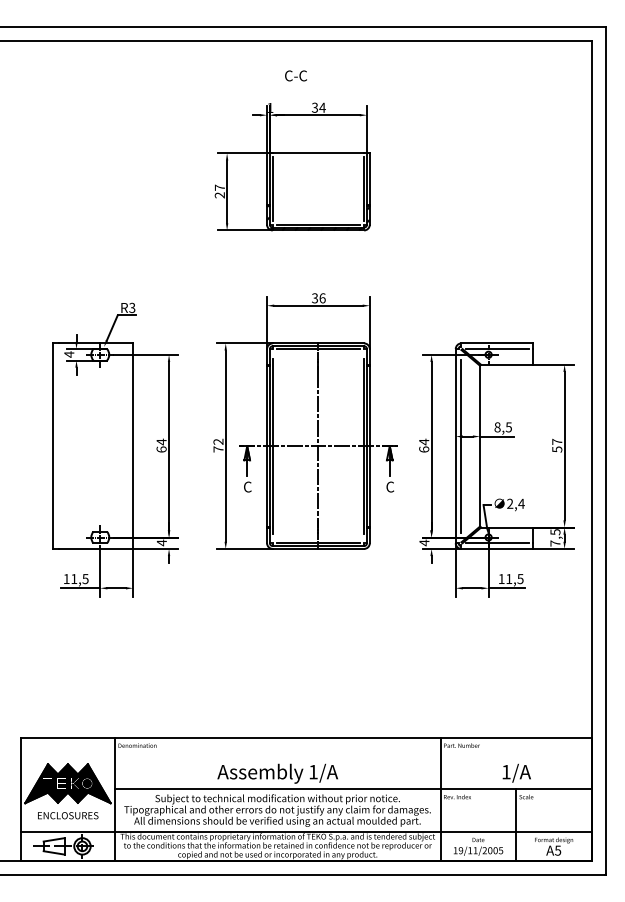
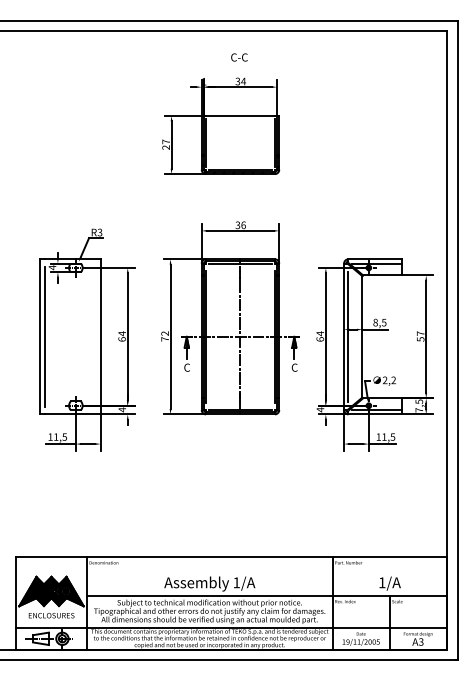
text: (295, 75) -> (239, 57), moved
line: (58, 445) -> (44, 336), added
text: (521, 503) -> (393, 380), 2,4 -> 2,2
text: (558, 849) -> (421, 641), A5 -> A3

